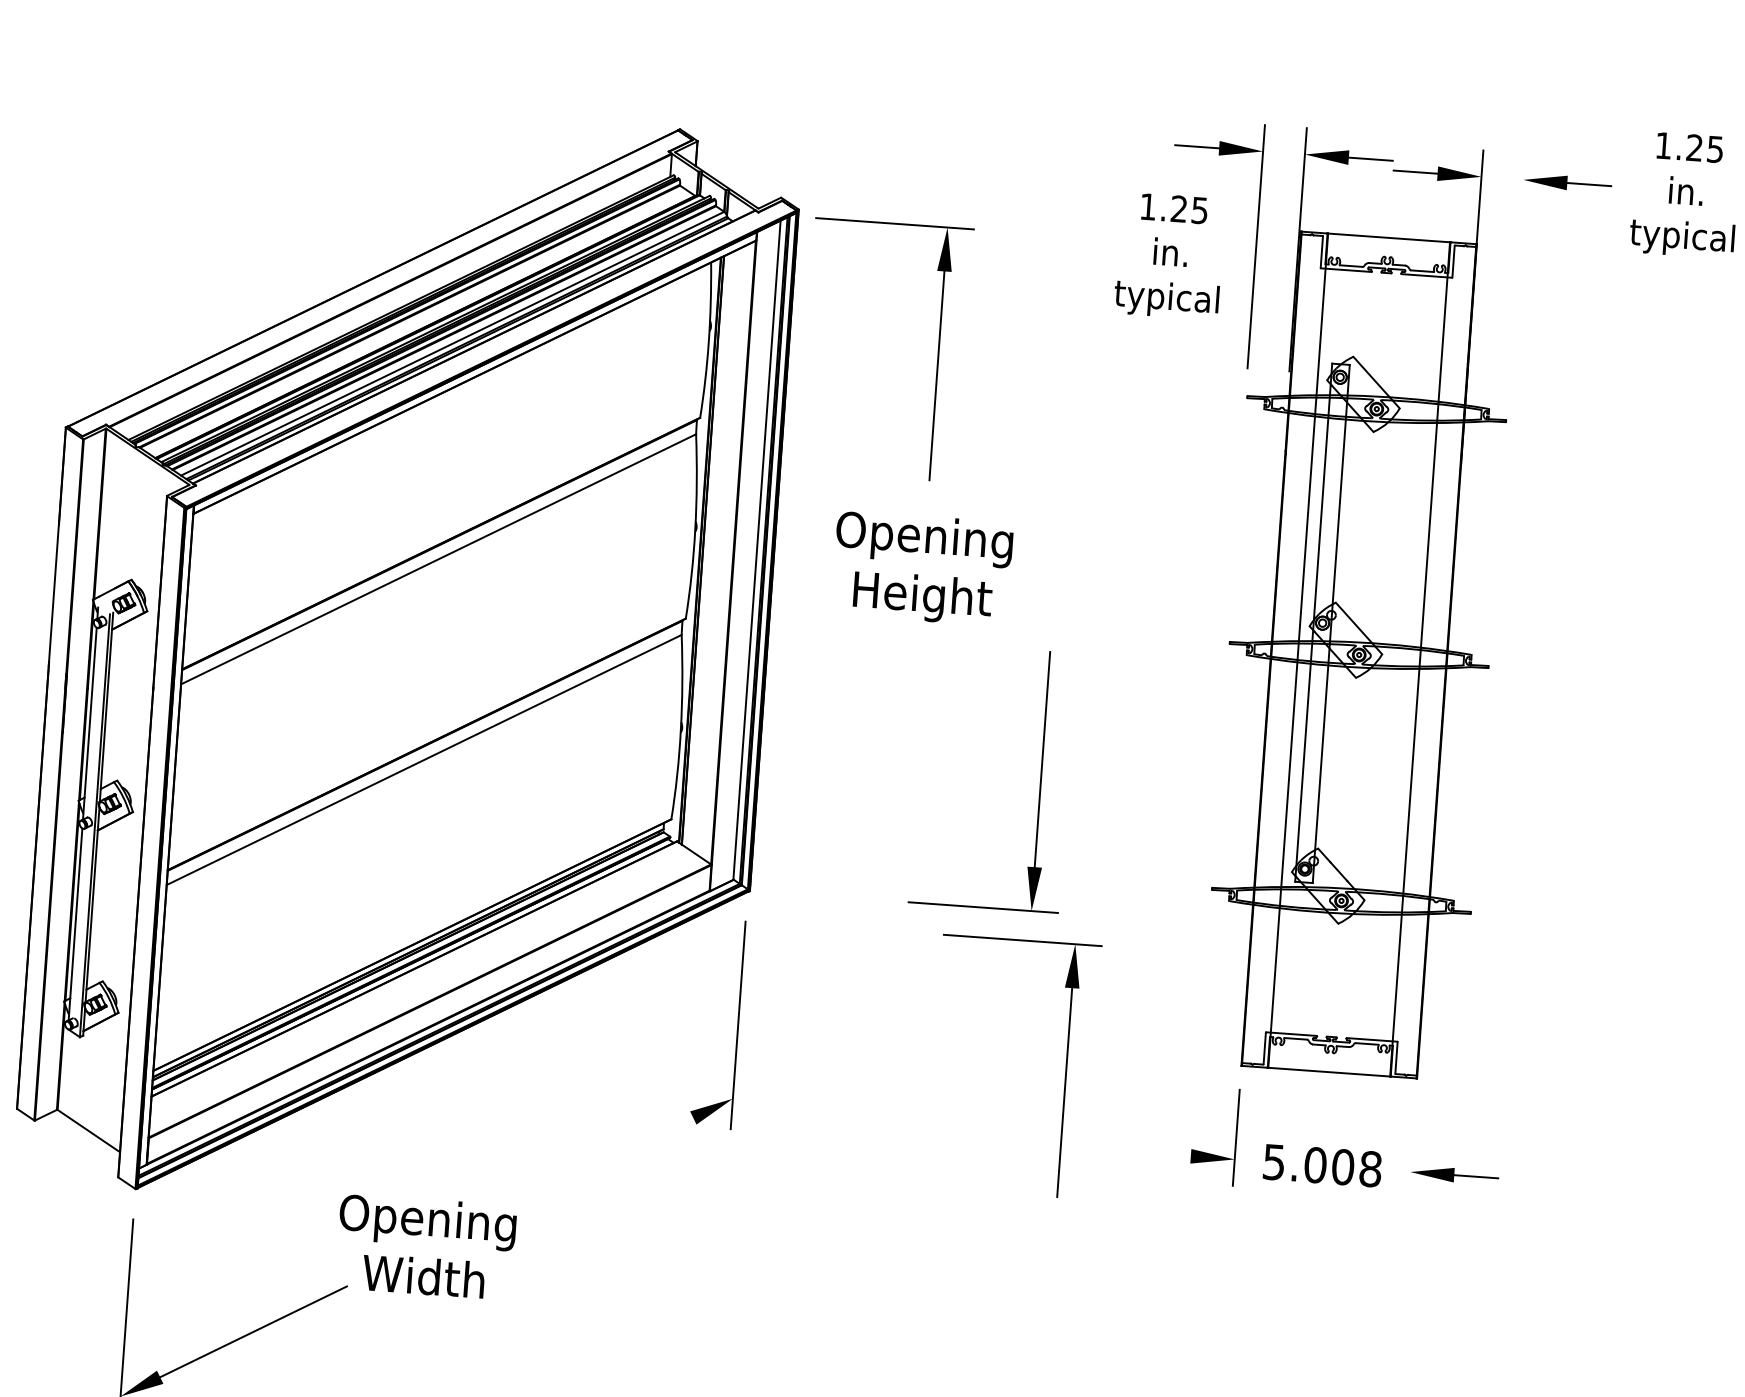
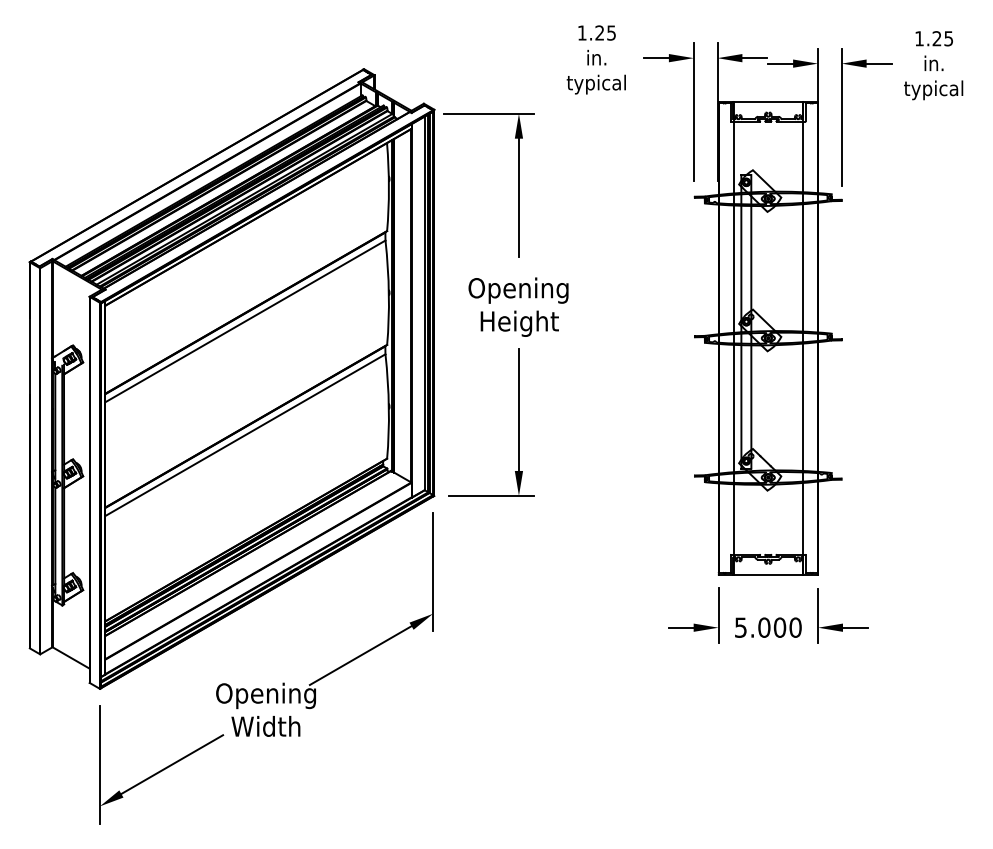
text: (1168, 255) -> (595, 59), moved
line: (1516, 273) -> (841, 116), added
part: (1040, 781) -> (518, 422), moved
part: (1065, 1070) -> (619, 584), removed
line: (1412, 1150) -> (818, 615), added
line: (1167, 1154) -> (680, 627), added
line: (599, 1163) -> (360, 655), added
text: (1370, 1168) -> (795, 627), 5.008 -> 5.000

